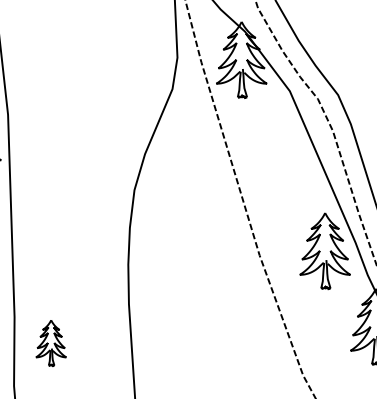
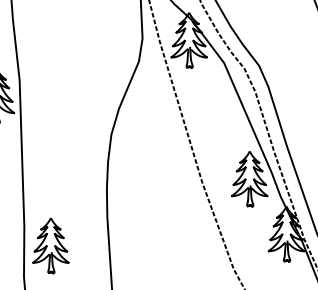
part: (50, 342) -> (50, 245), size x1.67

